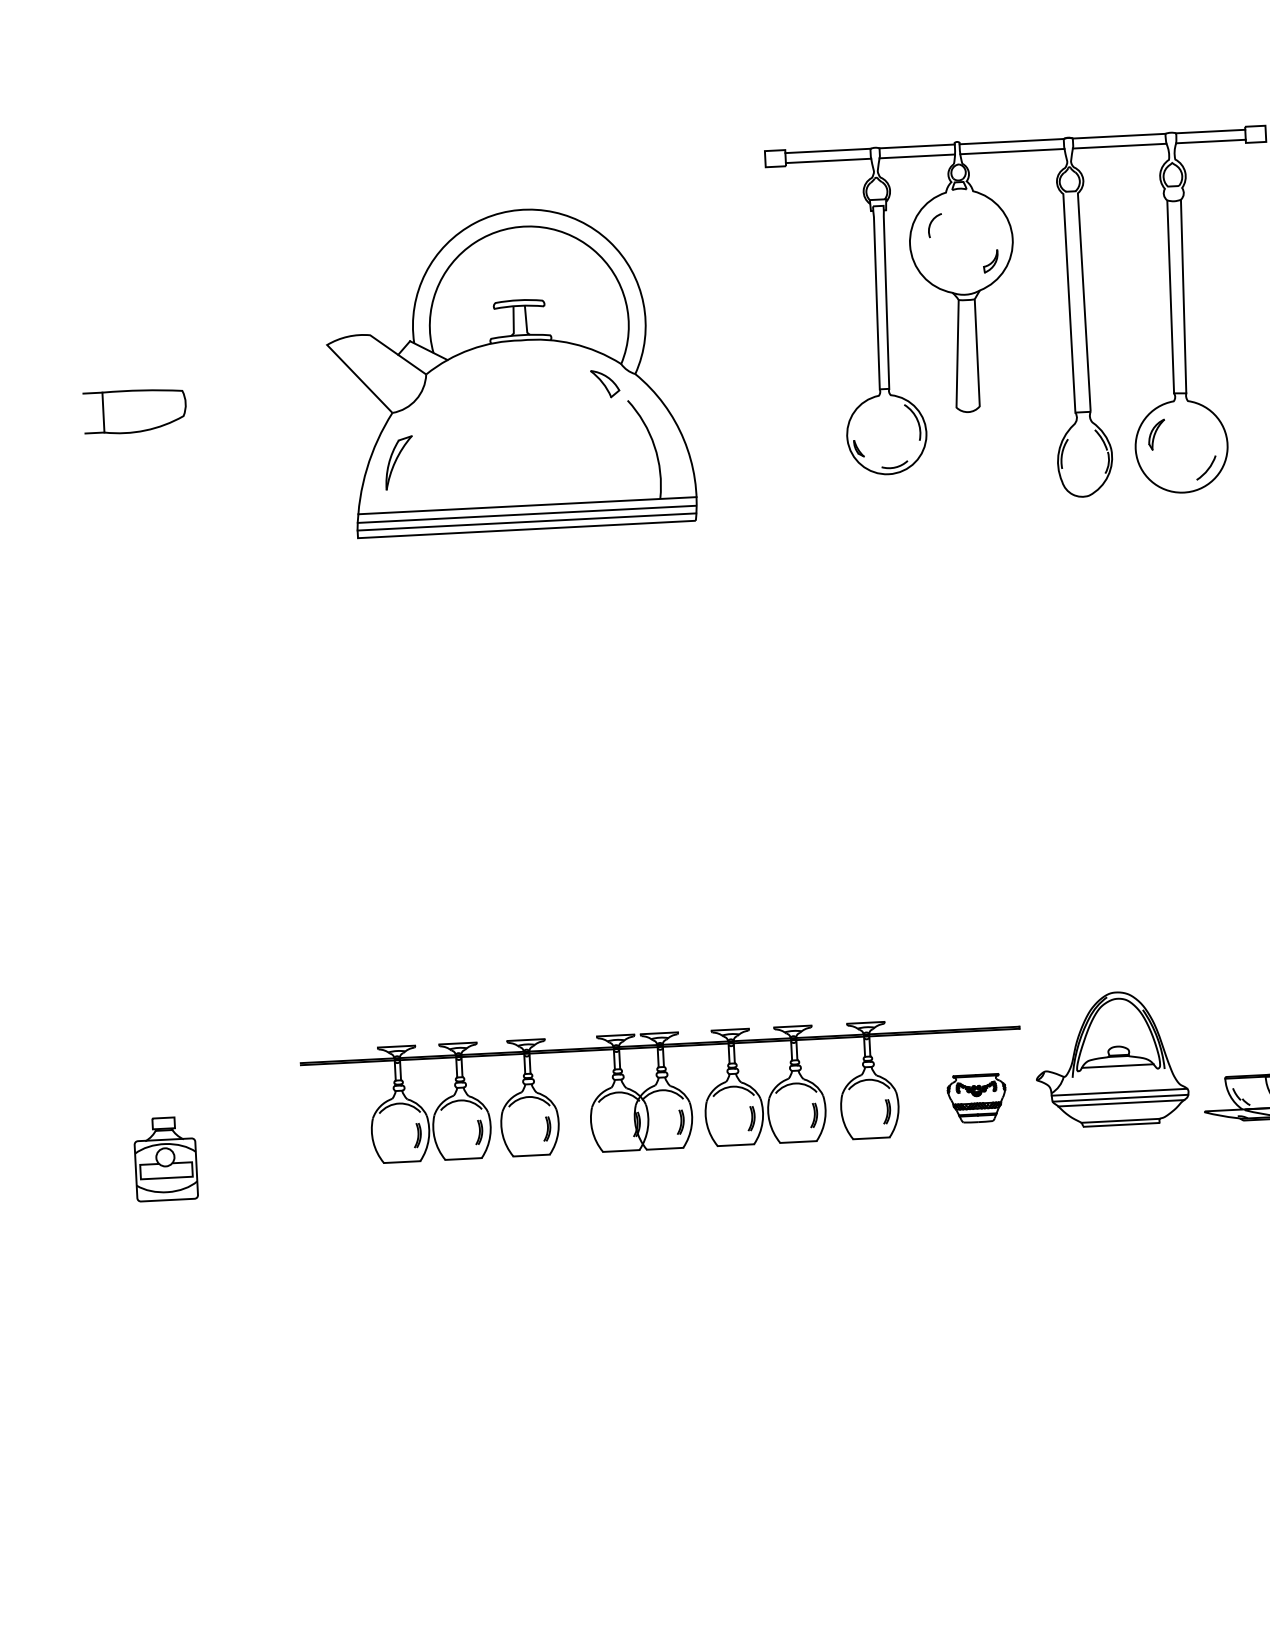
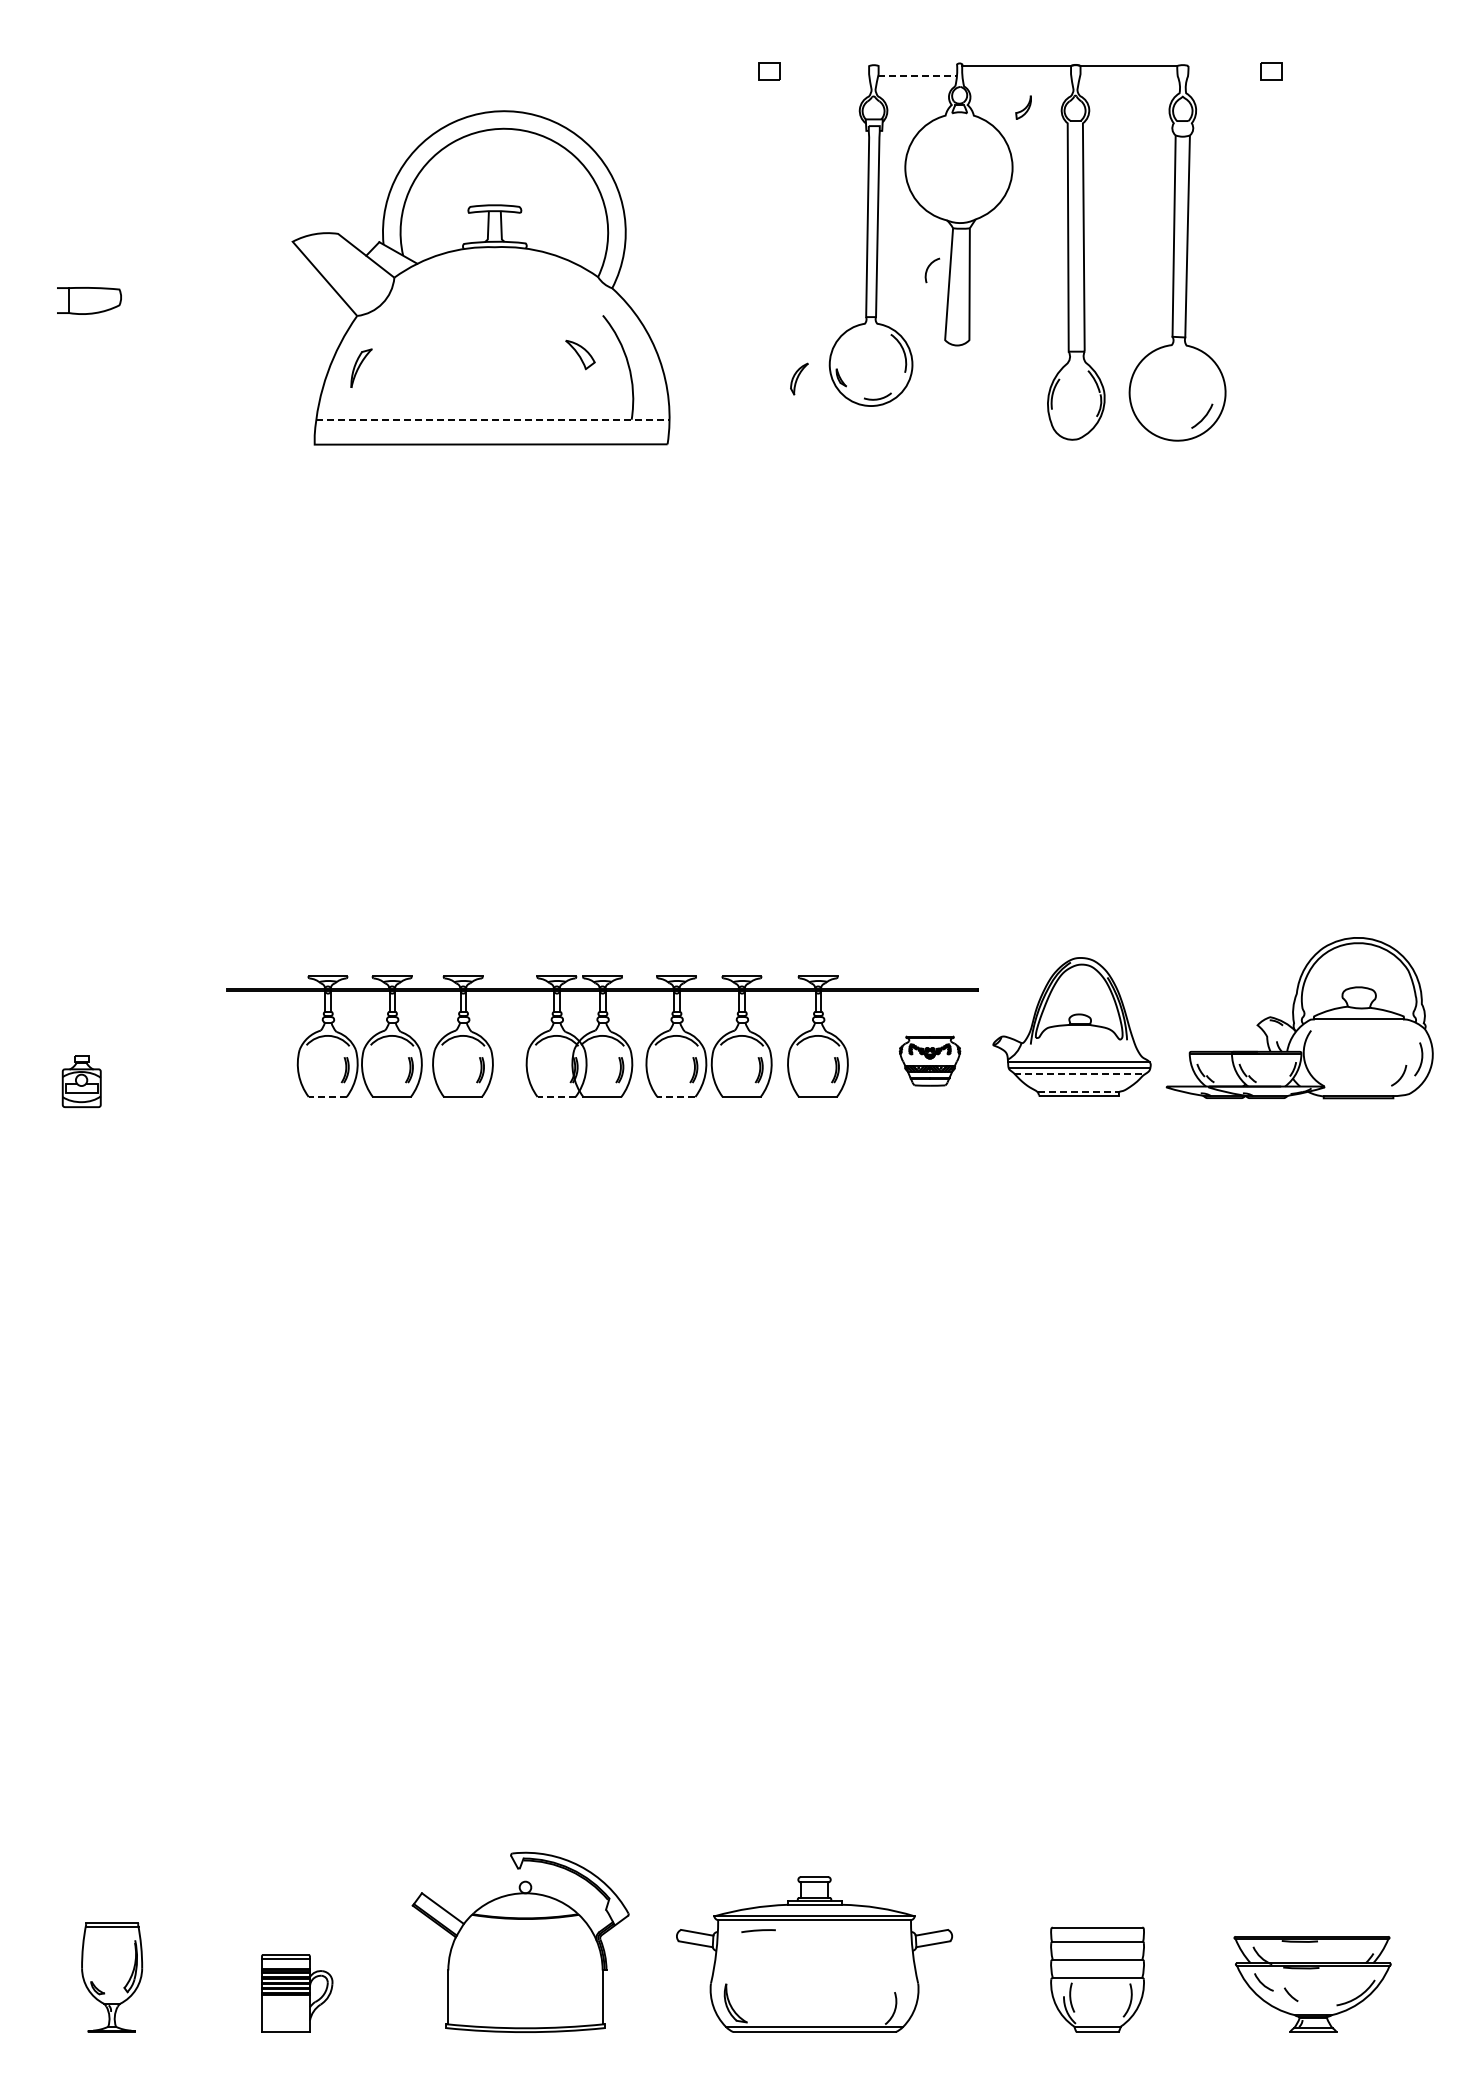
line: (1210, 132) -> (1224, 66), removed
line: (1210, 141) -> (1223, 76), removed
line: (916, 146) -> (917, 66), removed
line: (1119, 146) -> (1128, 76), removed
line: (827, 151) -> (824, 66), removed
line: (1012, 151) -> (1016, 76), removed
line: (918, 156) -> (918, 76), solid -> dashed
line: (828, 161) -> (824, 76), removed
arc: (931, 224) -> (928, 269), moved
part: (990, 261) -> (1023, 107), moved
part: (605, 383) -> (580, 354), moved
part: (135, 411) -> (89, 300), size x0.6
part: (1156, 434) -> (799, 378), moved
part: (399, 463) -> (361, 368), size x0.7
line: (527, 505) -> (492, 419), solid -> dashed
line: (526, 514) -> (491, 428), removed
line: (526, 521) -> (491, 436), removed
line: (1116, 1065) -> (1077, 1034), removed
line: (1121, 1103) -> (1080, 1073), solid -> dashed
line: (1120, 1120) -> (1078, 1091), solid -> dashed
line: (736, 1145) -> (676, 1097), solid -> dashed
line: (621, 1151) -> (556, 1097), solid -> dashed
part: (165, 1159) -> (81, 1081), size x0.6
line: (401, 1162) -> (327, 1097), solid -> dashed

